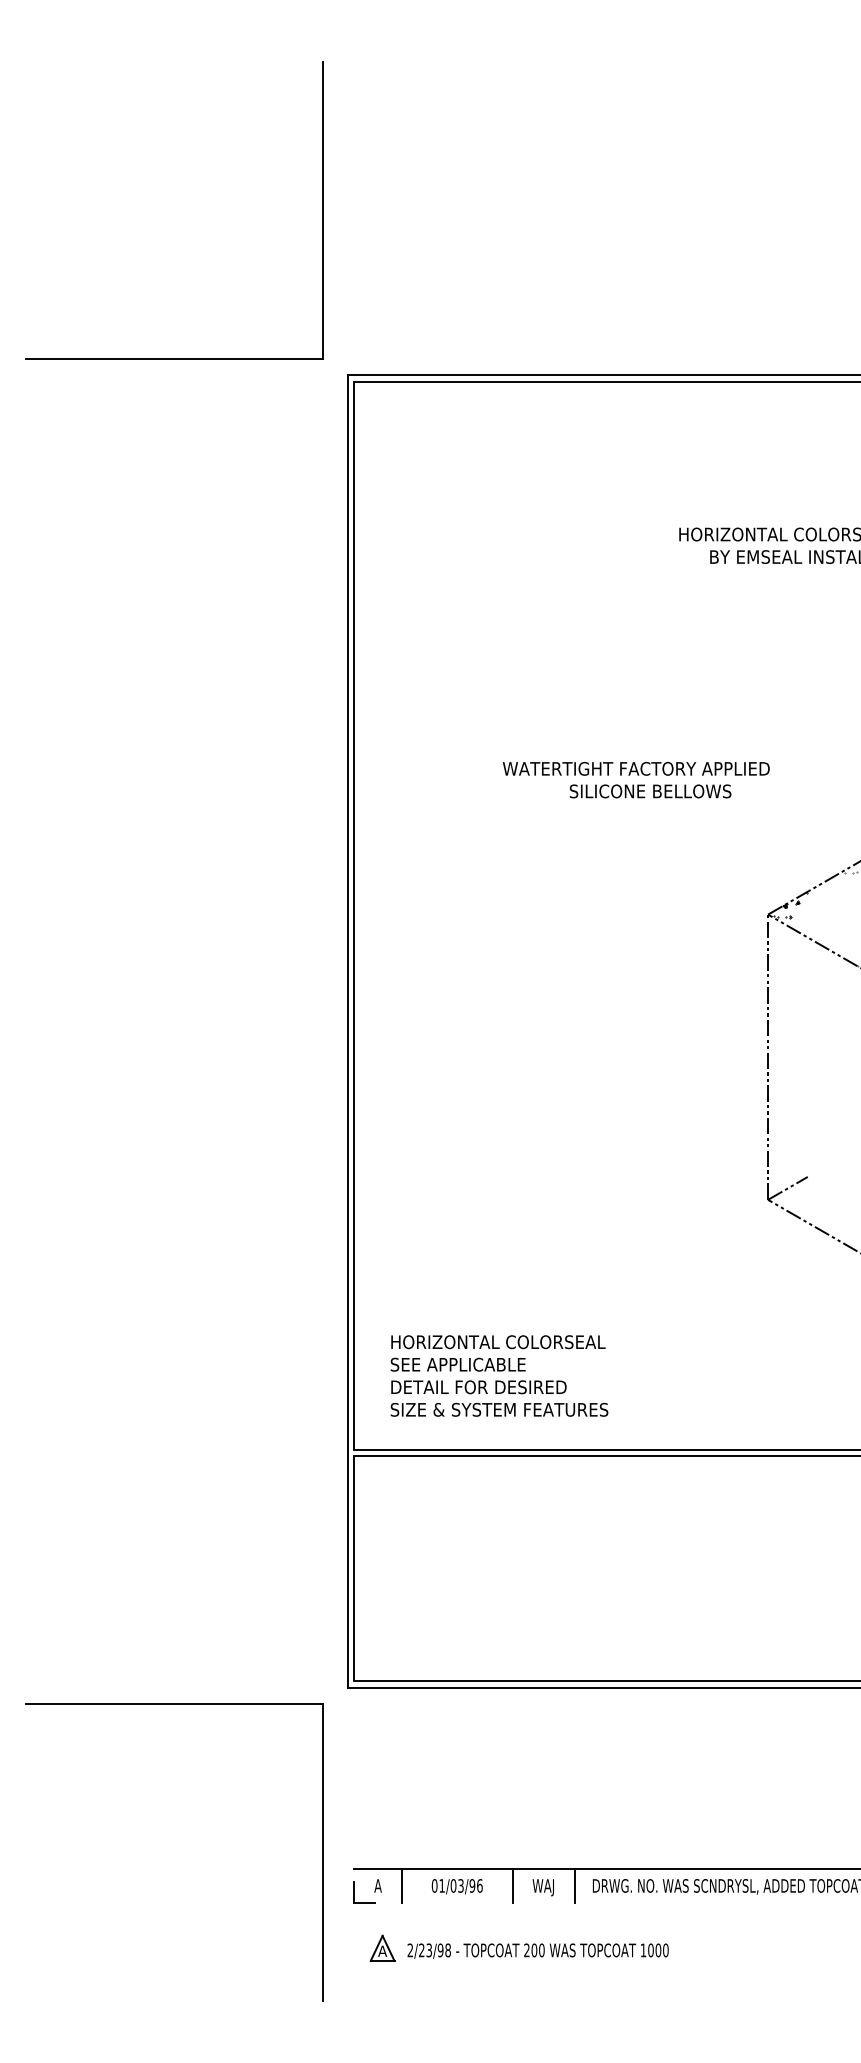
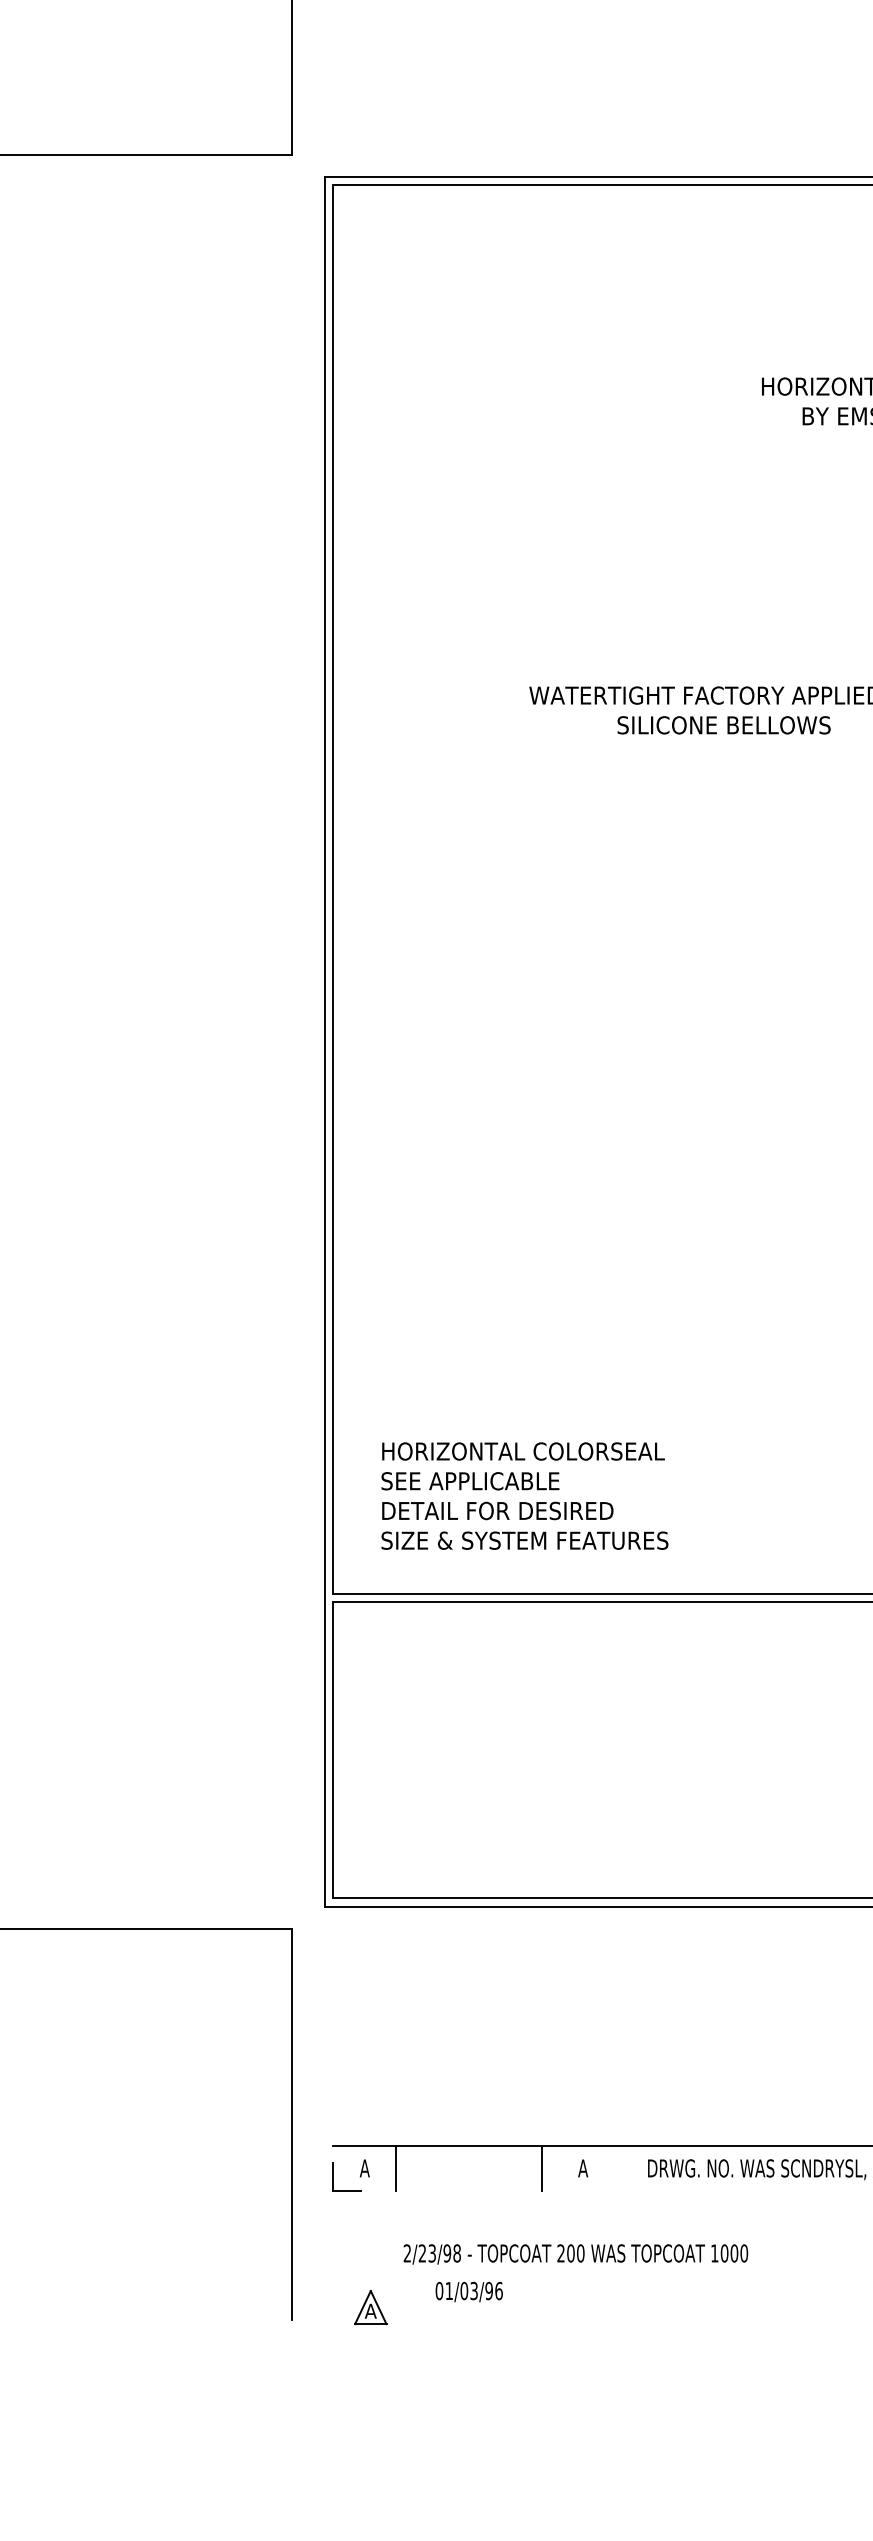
line: (574, 1885) -> (623, 2167), removed
text: (456, 1886) -> (468, 2291), moved
text: (542, 1887) -> (581, 2170), WAJ -> A
part: (382, 1947) -> (370, 2306), moved

